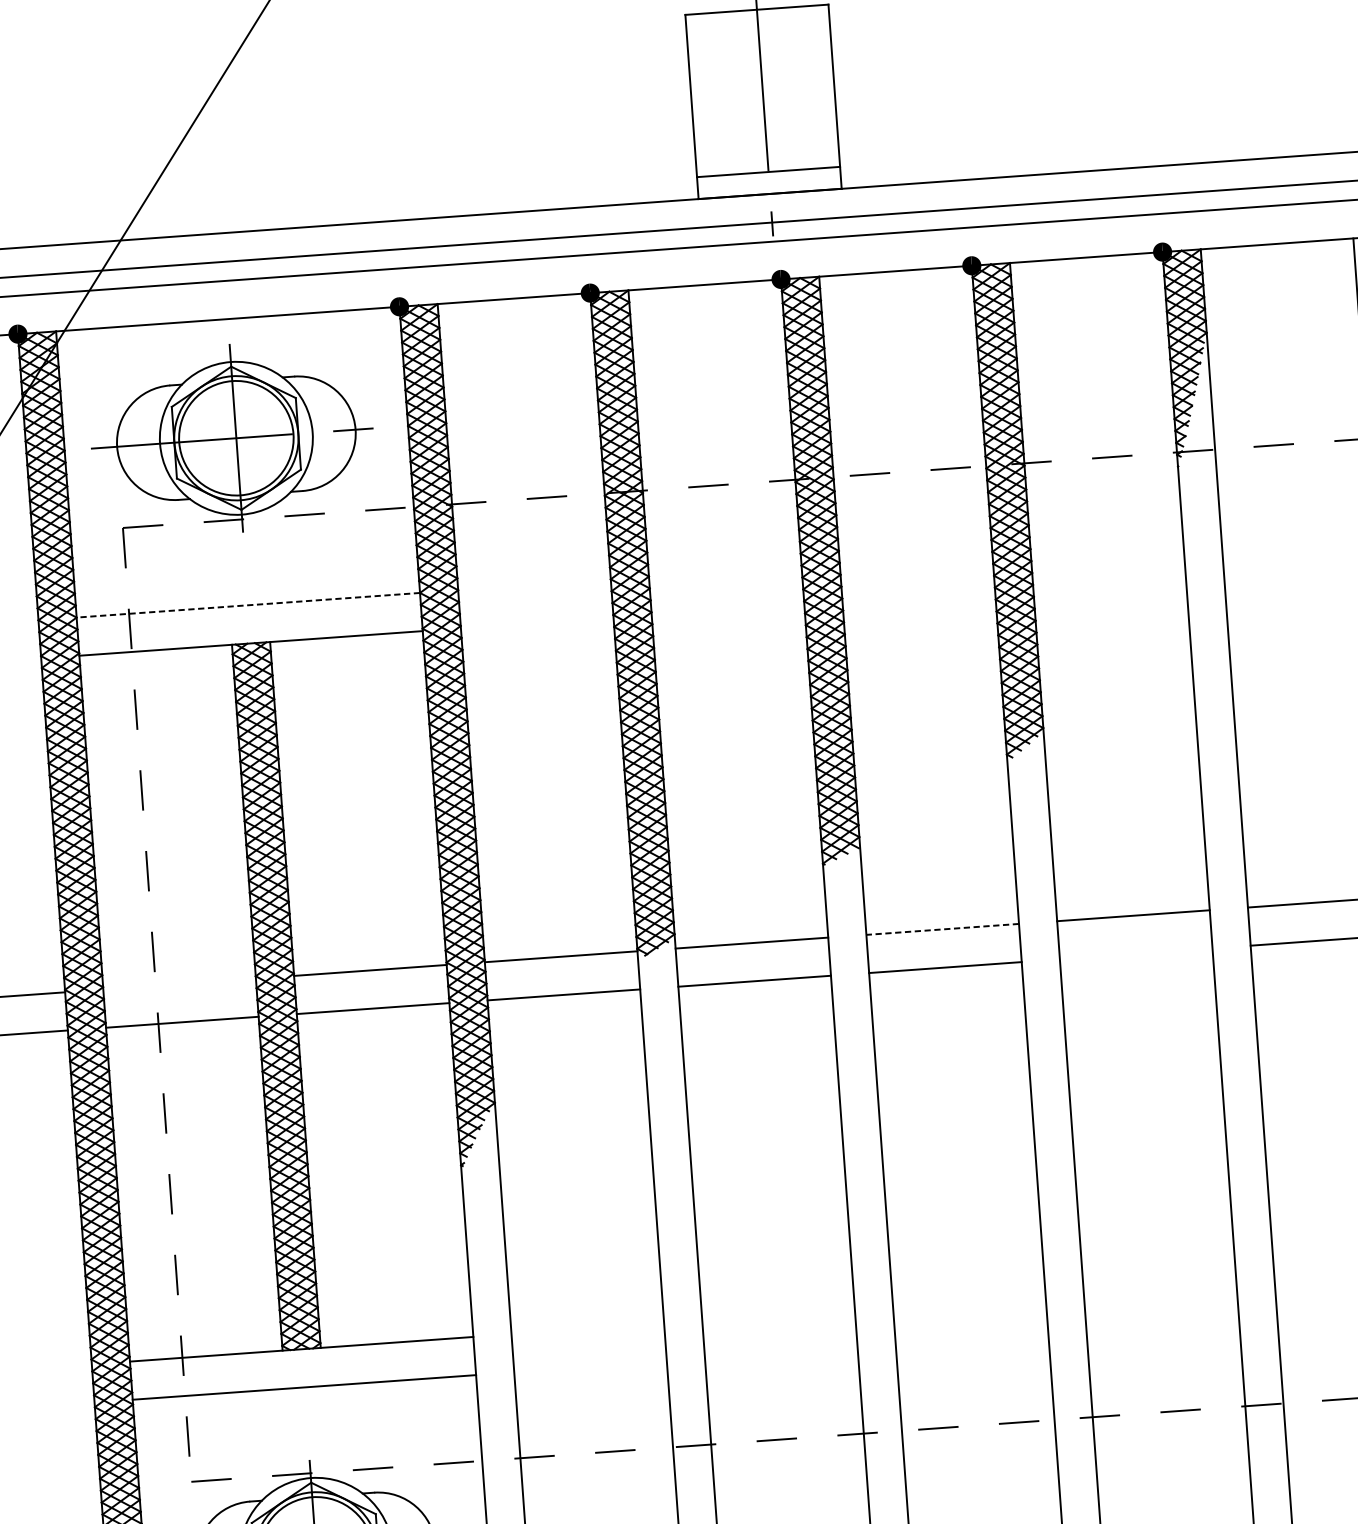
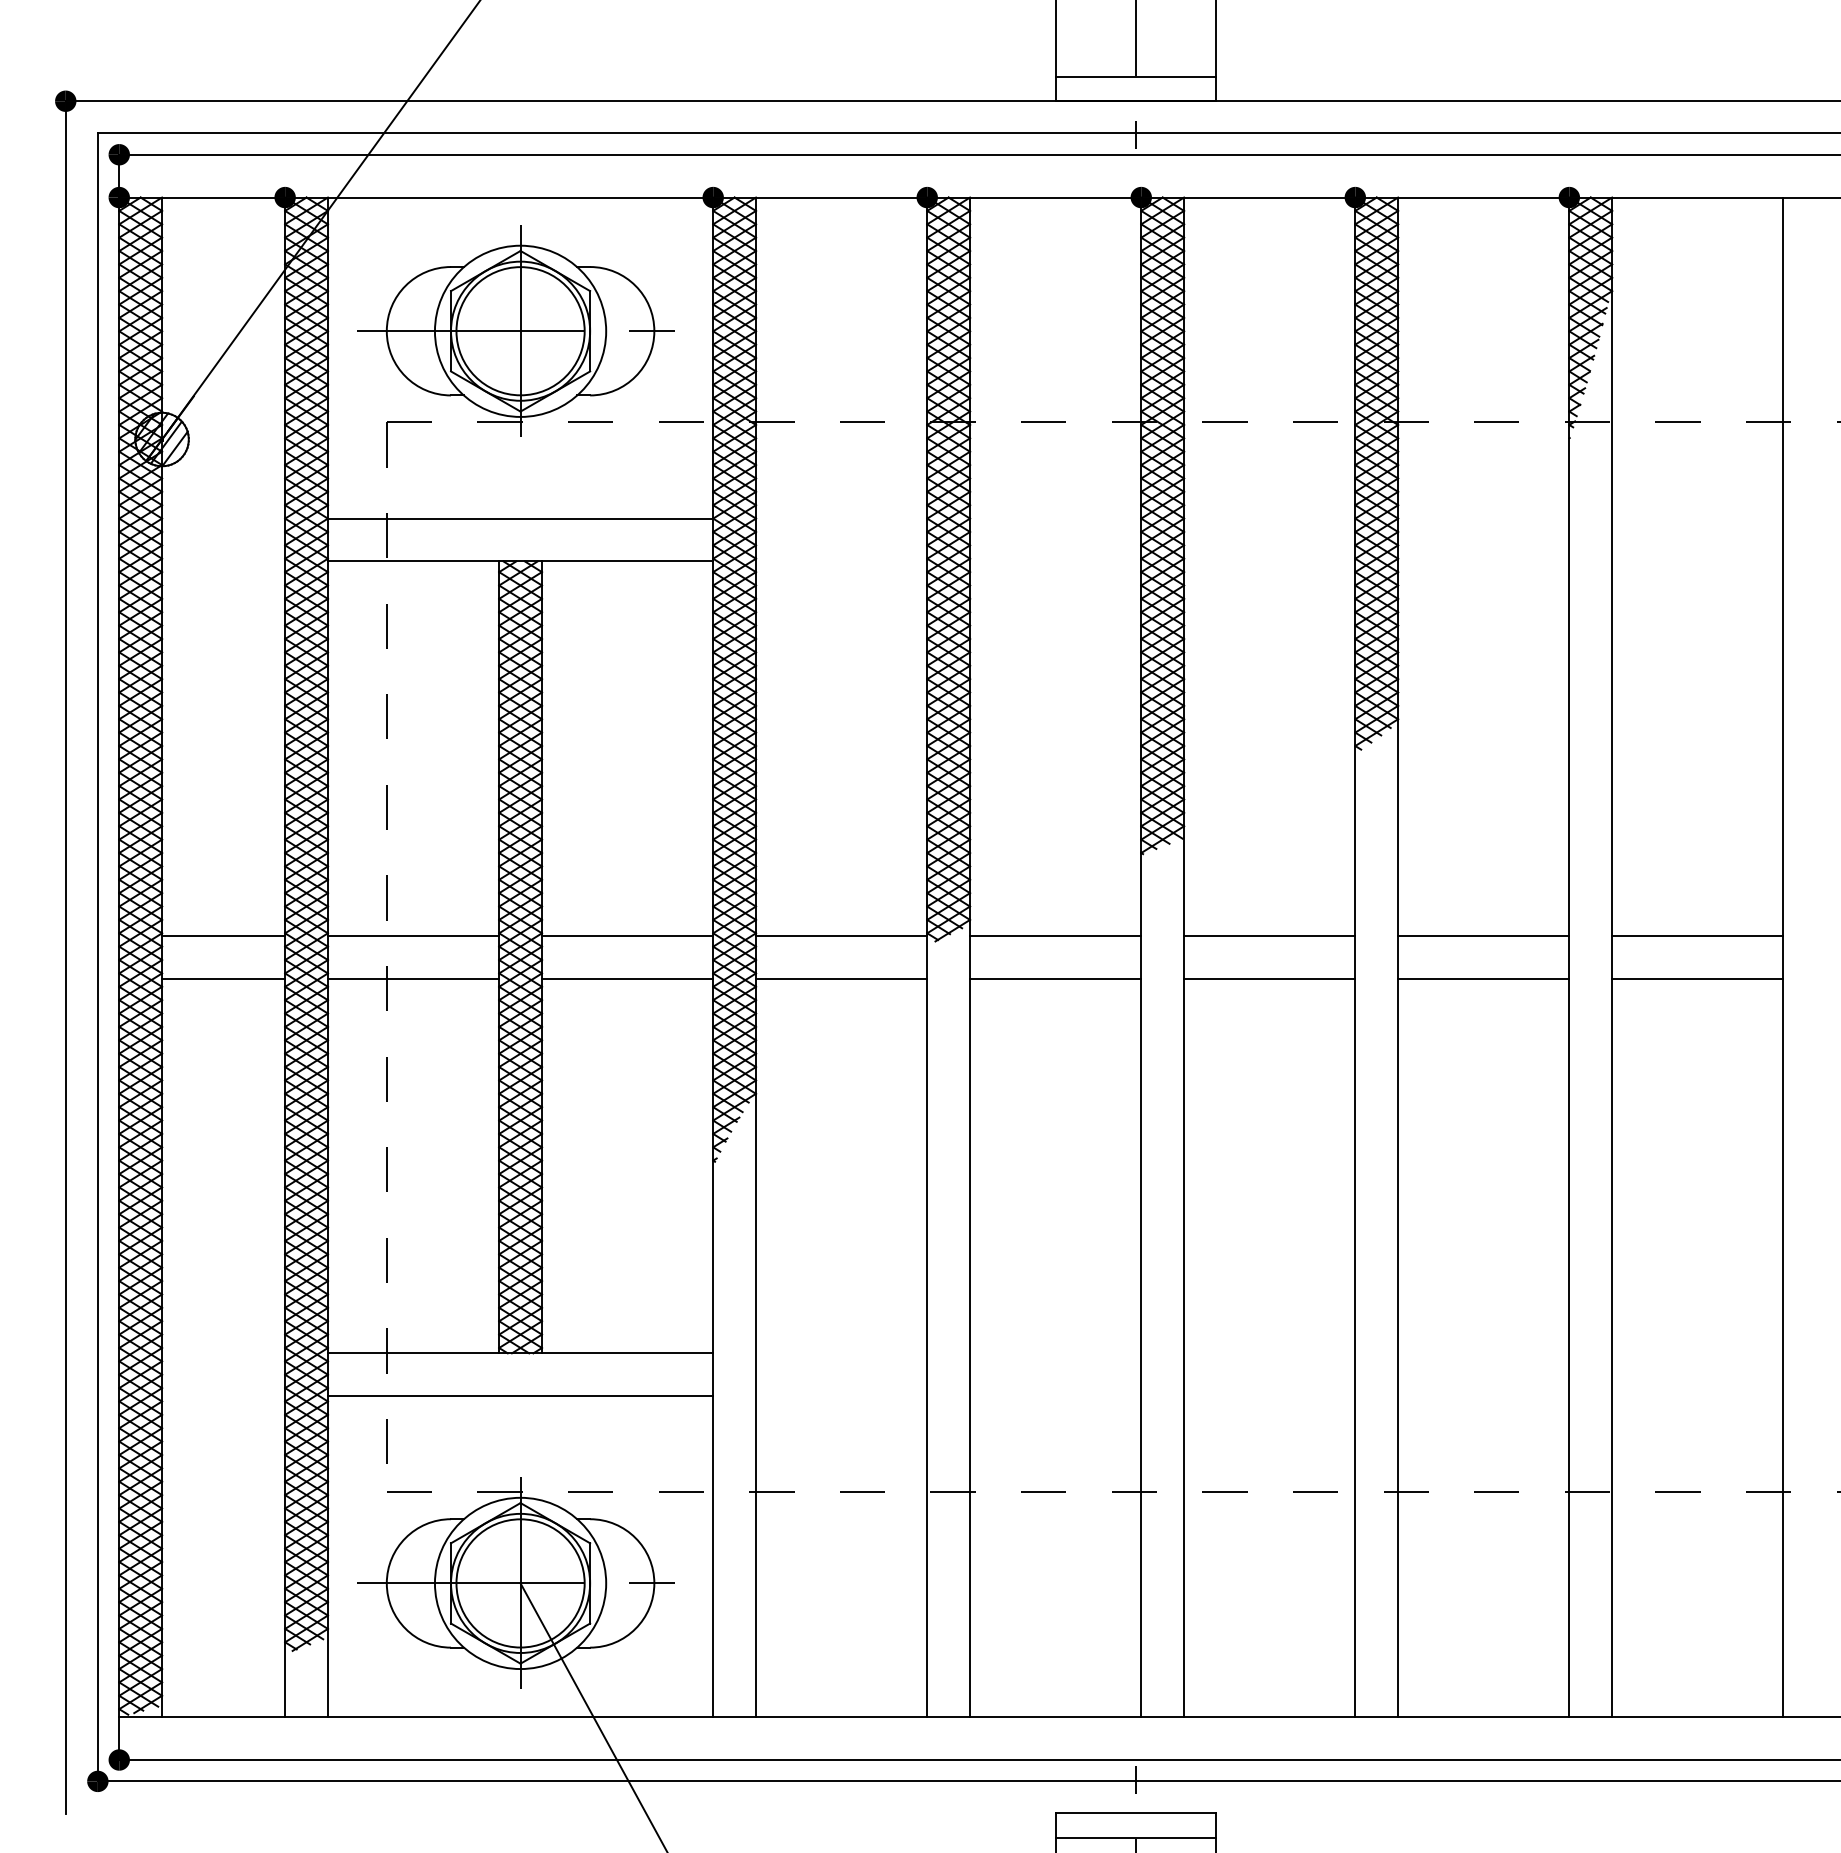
line: (248, 605) -> (520, 518), dashed -> solid
line: (942, 929) -> (1269, 935), dashed -> solid
line: (1135, 953) -> (1483, 978), added
line: (179, 983) -> (413, 935), added

